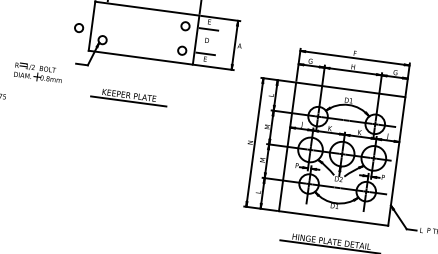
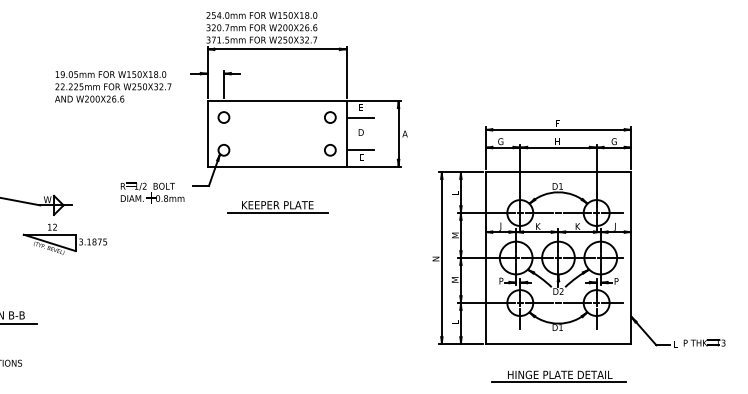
circle: (78, 27) -> (223, 117), moved
text: (38, 72) -> (152, 192), moved
part: (128, 97) -> (277, 207), moved

